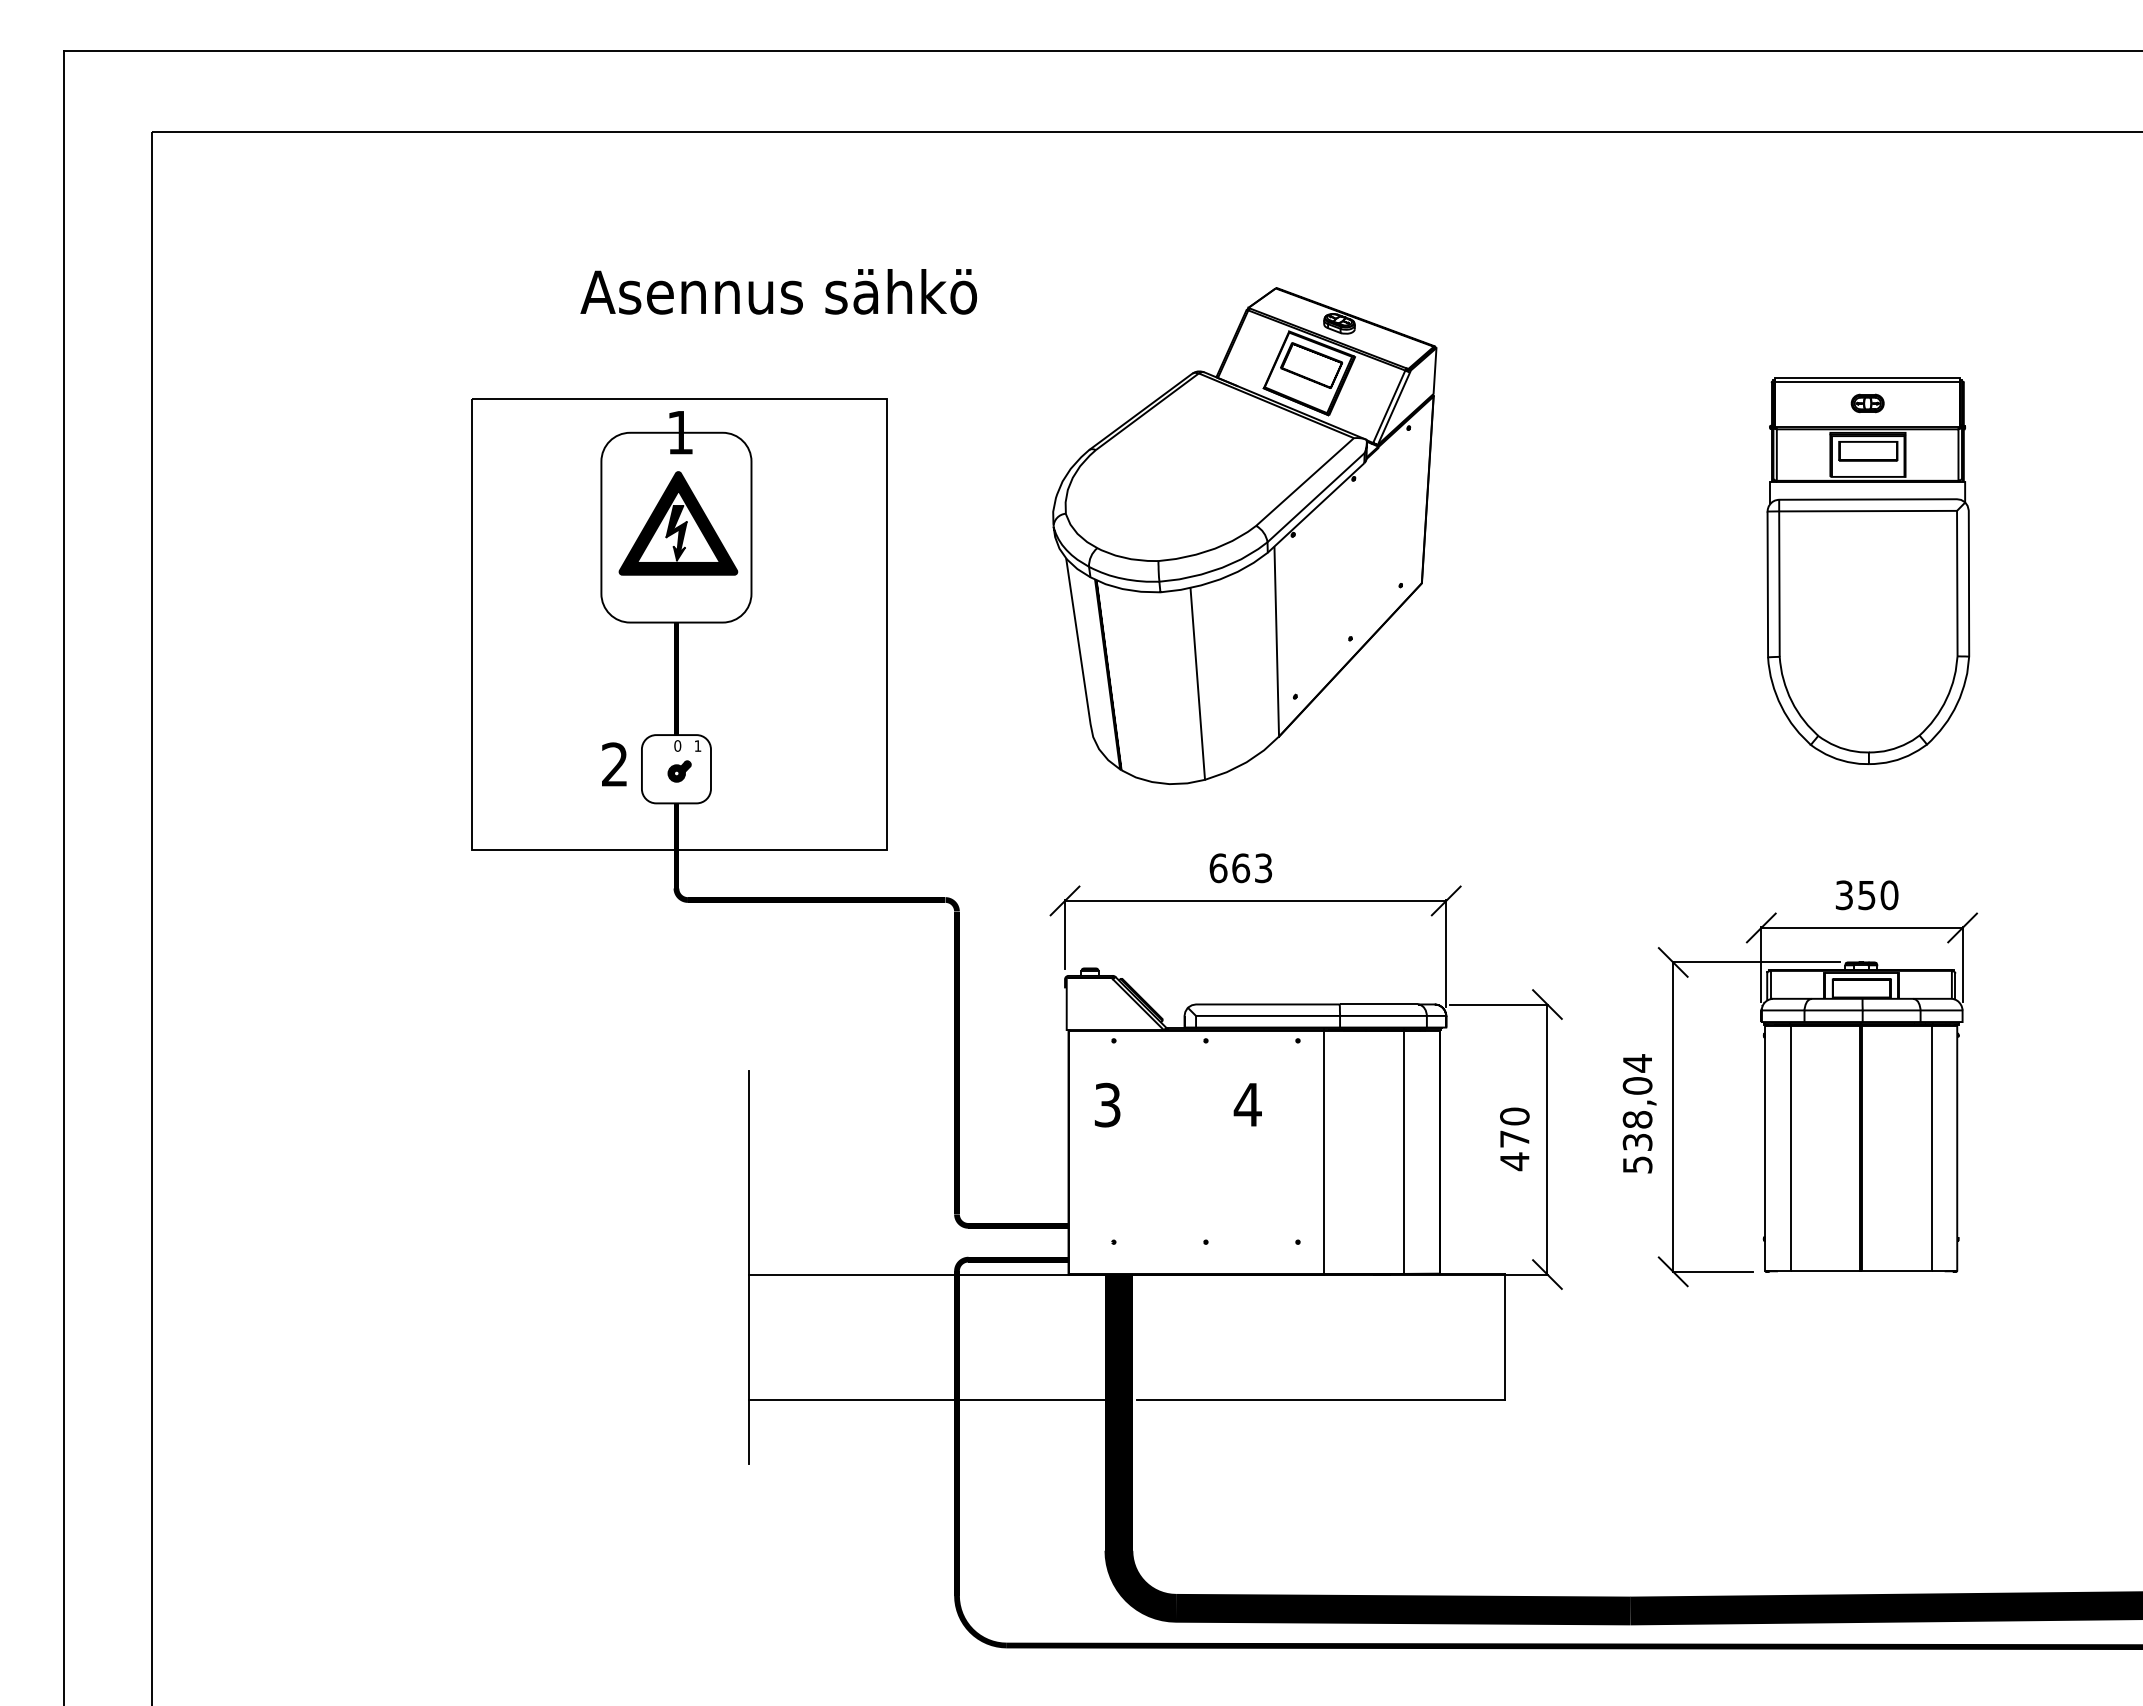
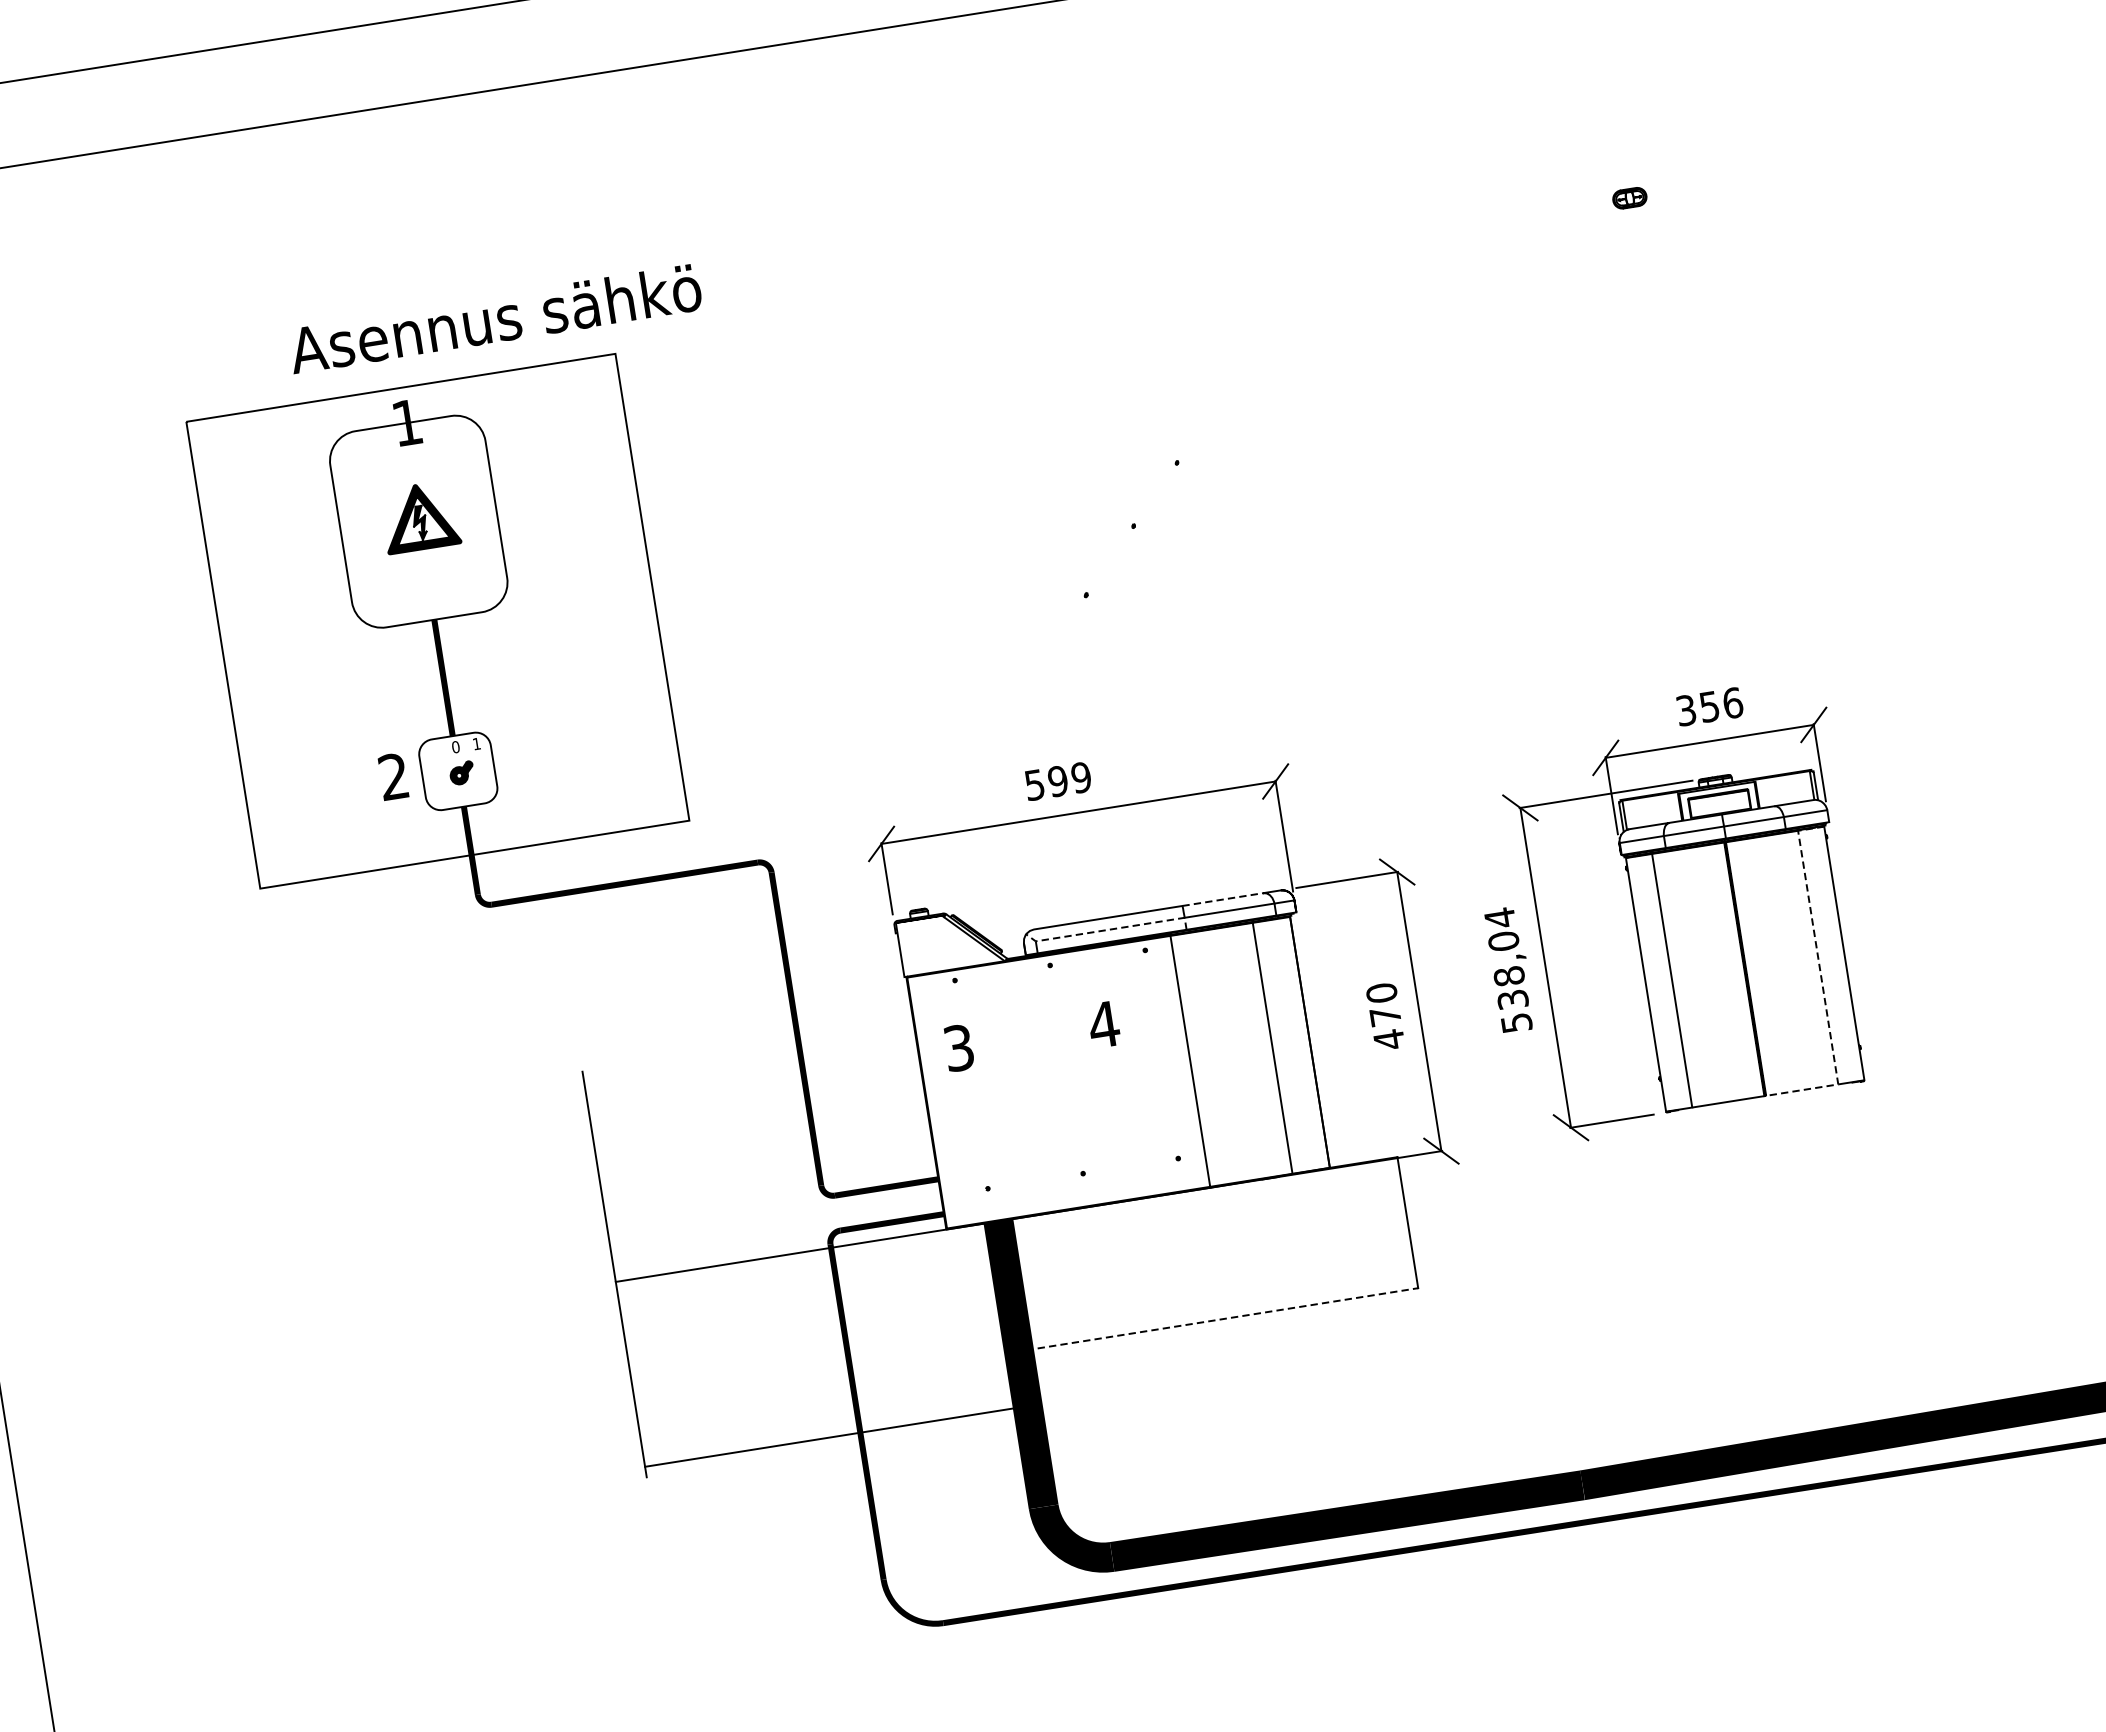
text: (778, 291) -> (494, 318), moved
part: (678, 523) -> (420, 517), size x0.6
part: (1244, 535) -> (1007, 436), removed
part: (1868, 570) -> (1658, 370), removed
text: (1240, 868) -> (1057, 781), 663 -> 599
text: (1889, 895) -> (1732, 703), 350 -> 356
line: (1379, 1004) -> (1223, 899), solid -> dashed
line: (1267, 1015) -> (1109, 929), solid -> dashed
line: (1931, 1170) -> (1821, 980), solid -> dashed
line: (932, 1400) -> (835, 1436), moved
line: (1321, 1400) -> (1228, 1318), solid -> dashed

